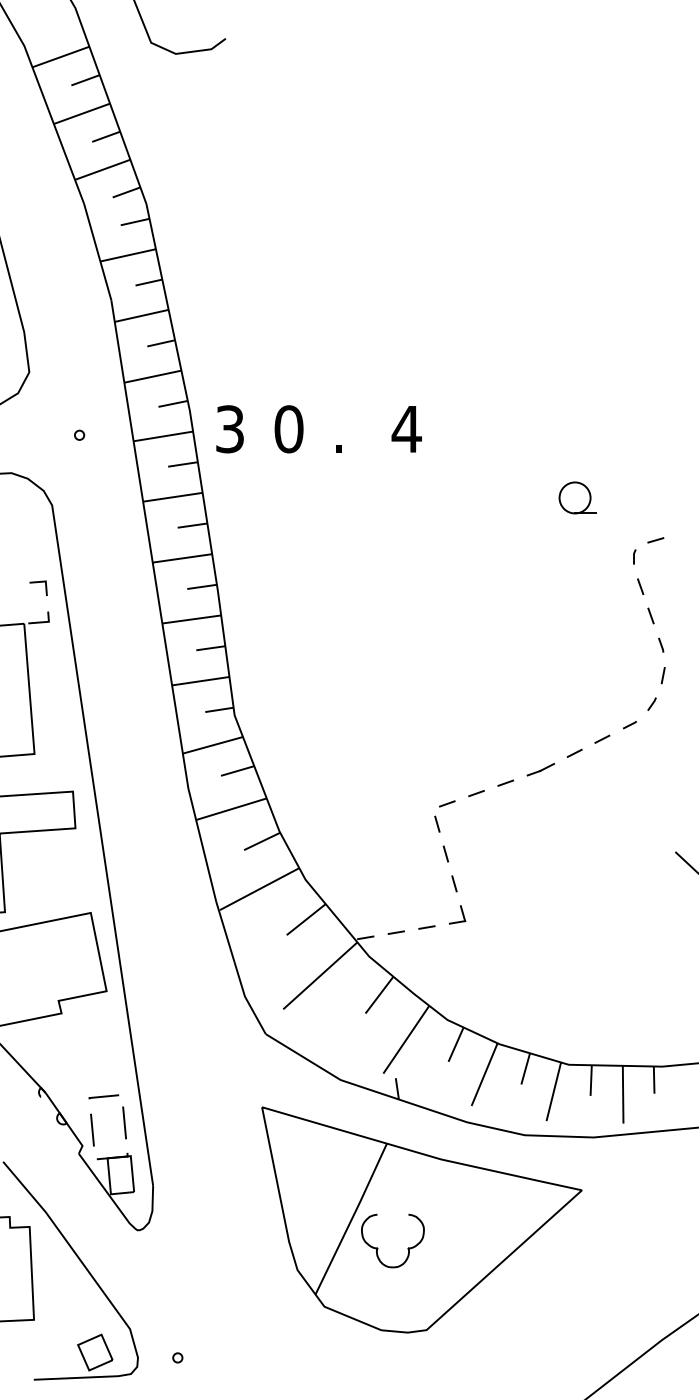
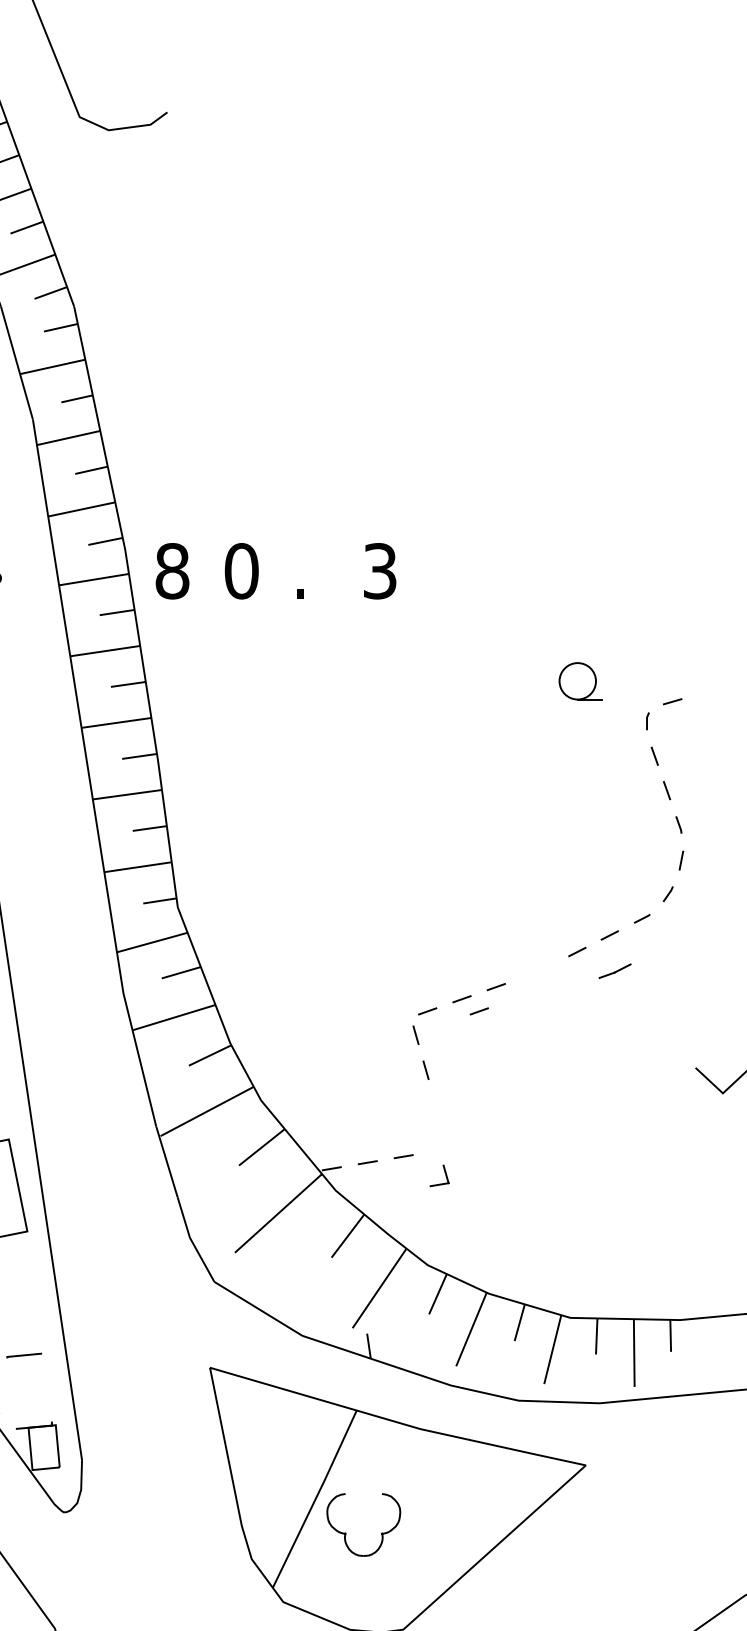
text: (229, 429) -> (171, 571), 3 -> 8
text: (406, 429) -> (379, 571), 4 -> 3
part: (577, 497) -> (580, 680), moved
line: (540, 769) -> (614, 970), moved
line: (491, 803) -> (479, 1010), added
line: (454, 883) -> (436, 1104), removed
part: (457, 914) -> (439, 1175), moved
line: (124, 1122) -> (48, 1385), removed
line: (92, 1129) -> (10, 1393), removed

